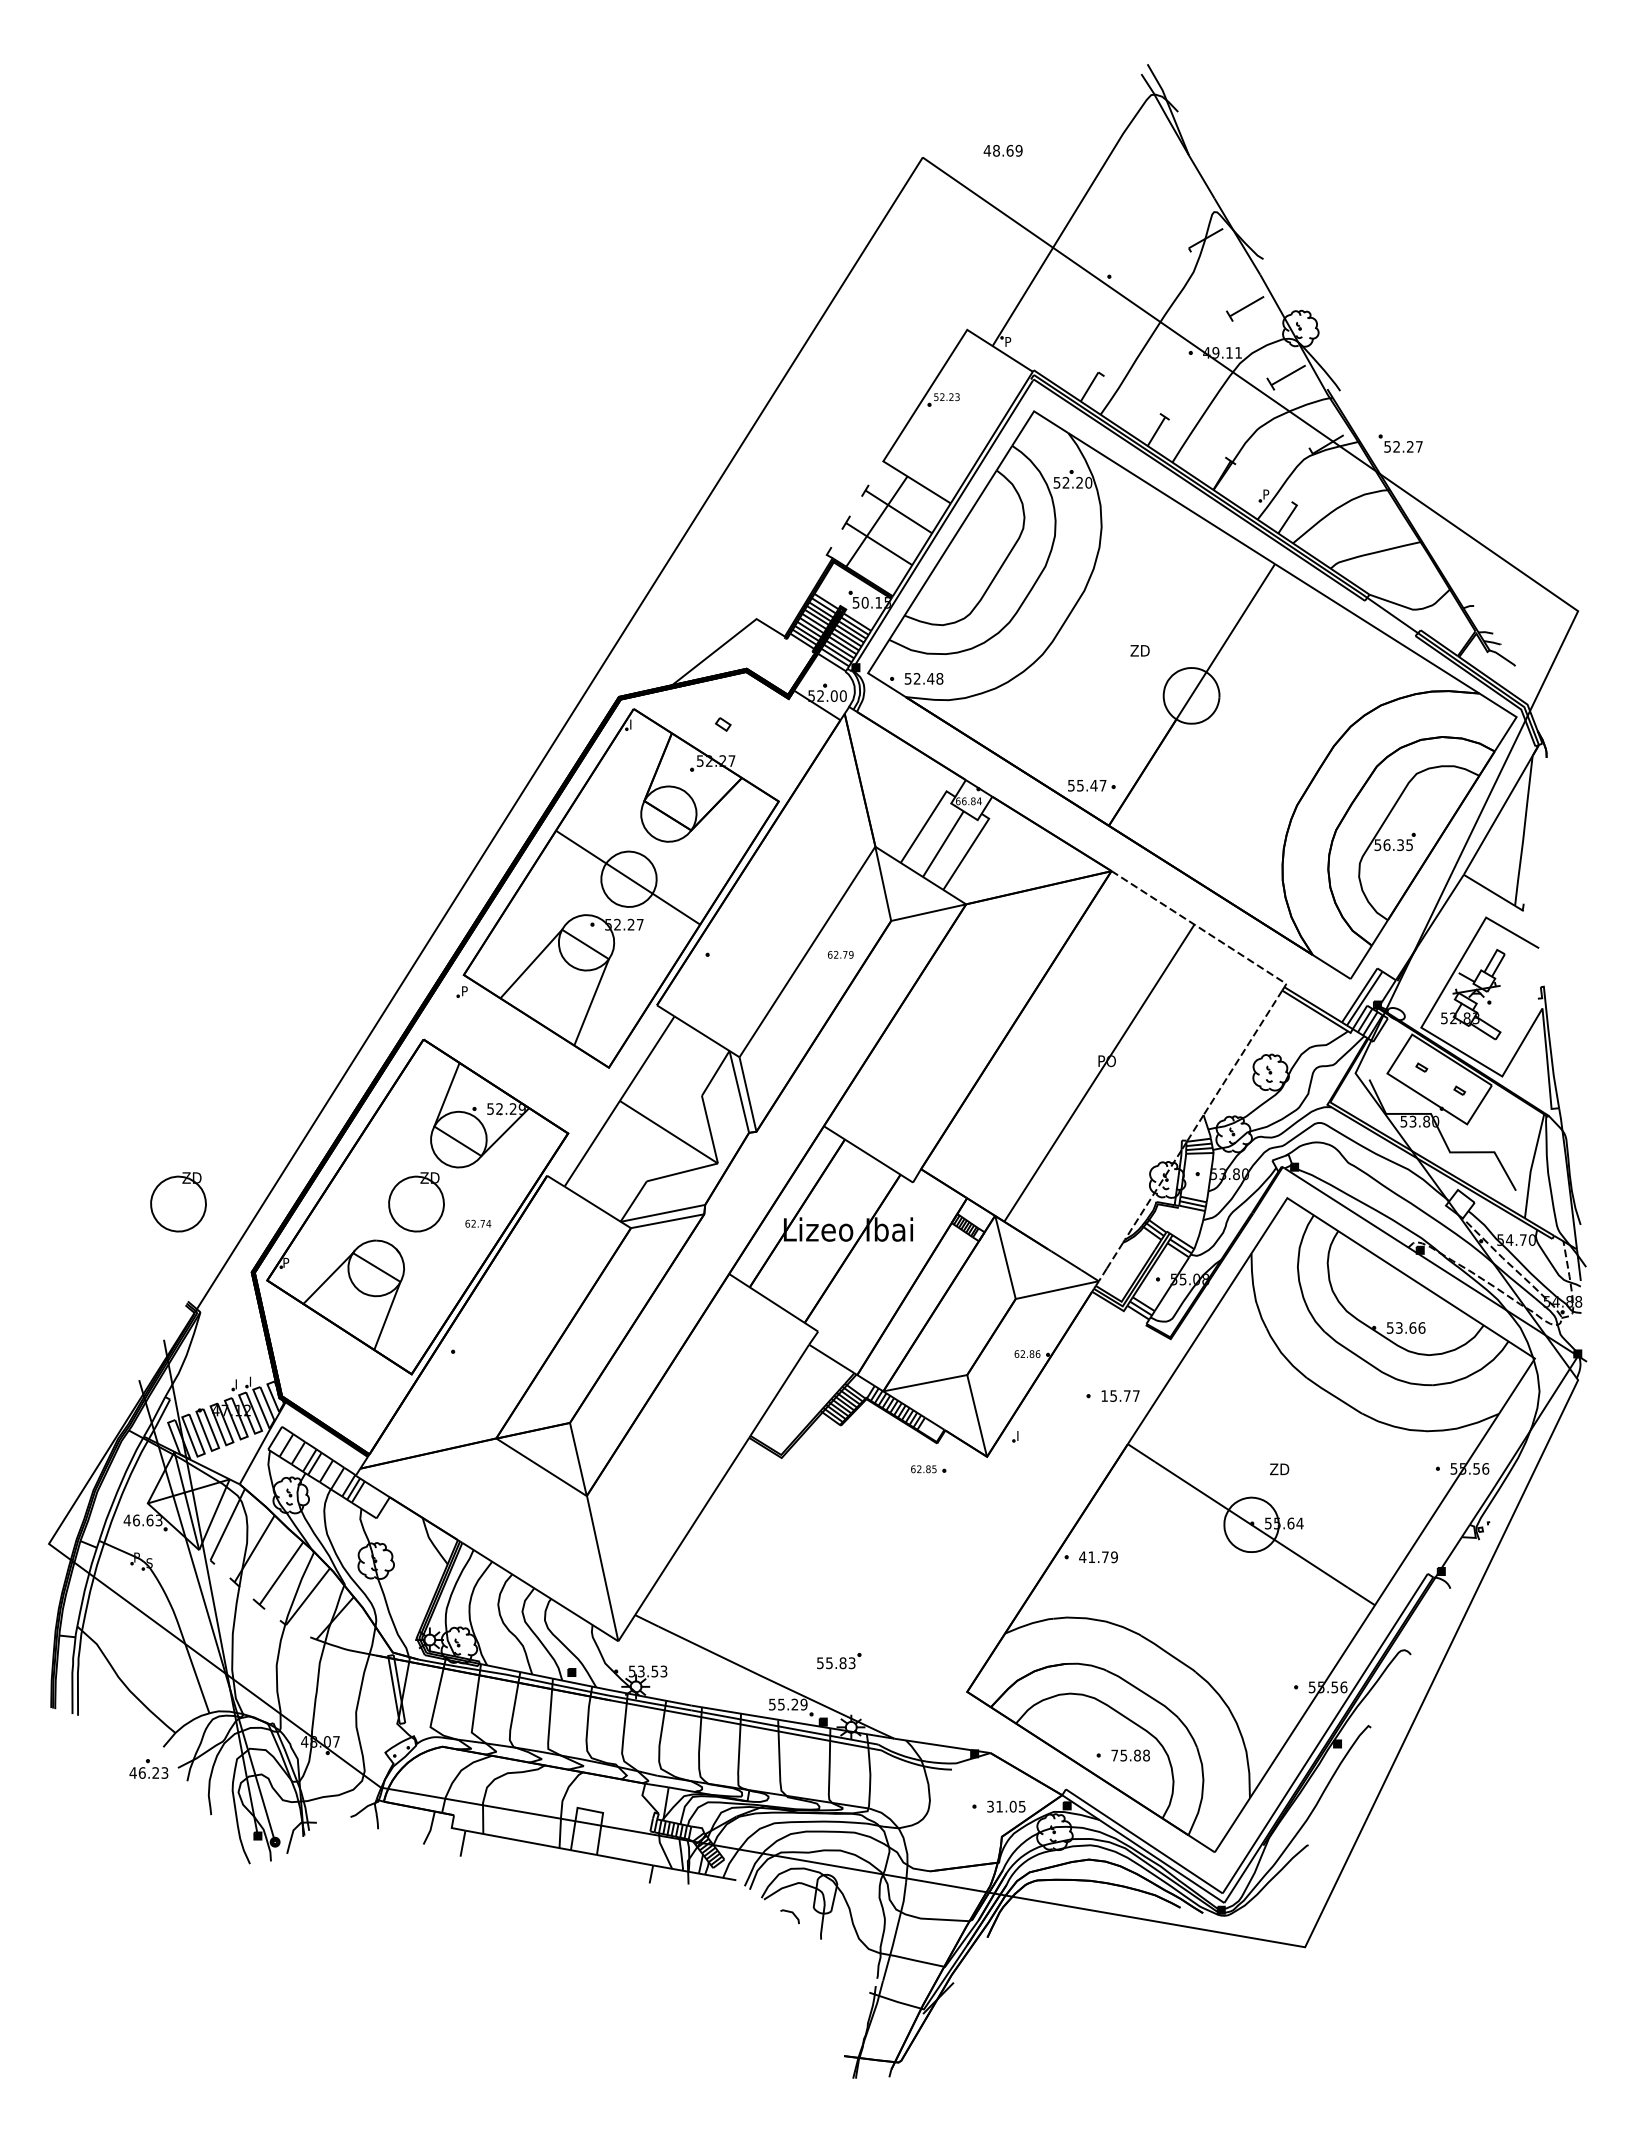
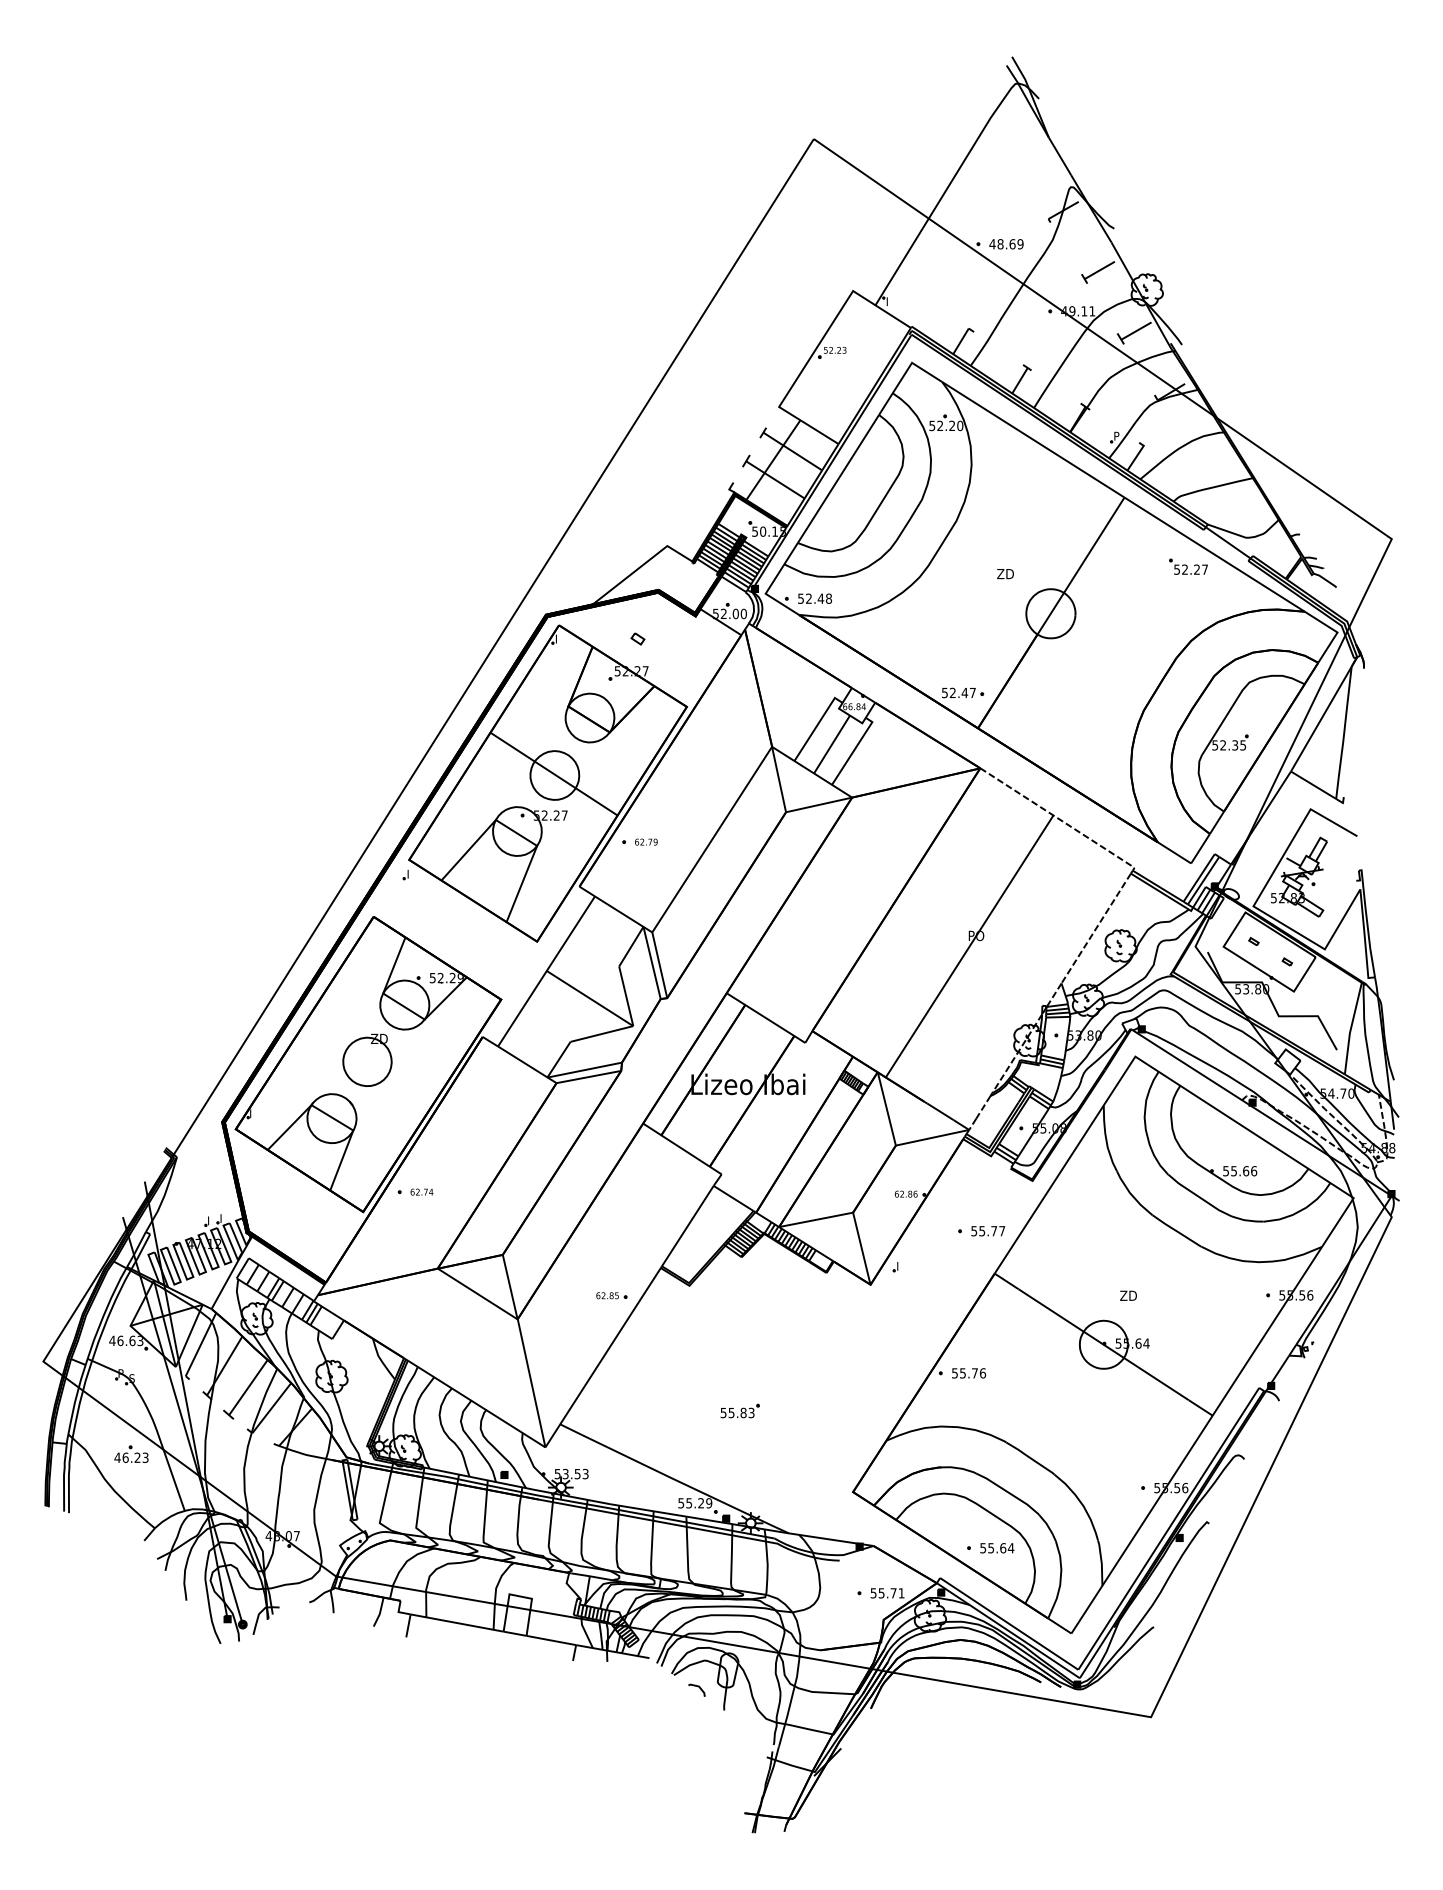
text: (1002, 150) -> (1005, 243), moved
text: (1008, 339) -> (889, 299), P -> I
part: (1400, 443) -> (1188, 566), moved
text: (1080, 785) -> (952, 692), 55.47 -> 52.47
text: (1386, 845) -> (1222, 745), 56.35 -> 52.35
text: (840, 954) -> (646, 841), moved
text: (465, 989) -> (410, 872), P -> I
part: (178, 1202) -> (157, 1060), removed
text: (478, 1223) -> (422, 1191), moved
text: (286, 1260) -> (252, 1111), P -> I
text: (1399, 1327) -> (1234, 1170), 53.66 -> 55.66
text: (1104, 1395) -> (974, 1230), 15.77 -> 55.77
part: (928, 1469) -> (611, 1295), moved
text: (1098, 1557) -> (968, 1373), 41.79 -> 55.76
part: (839, 1661) -> (740, 1411), moved
text: (1130, 1755) -> (997, 1548), 75.88 -> 55.64
part: (148, 1768) -> (131, 1453), moved
text: (1006, 1806) -> (887, 1593), 31.05 -> 55.71

